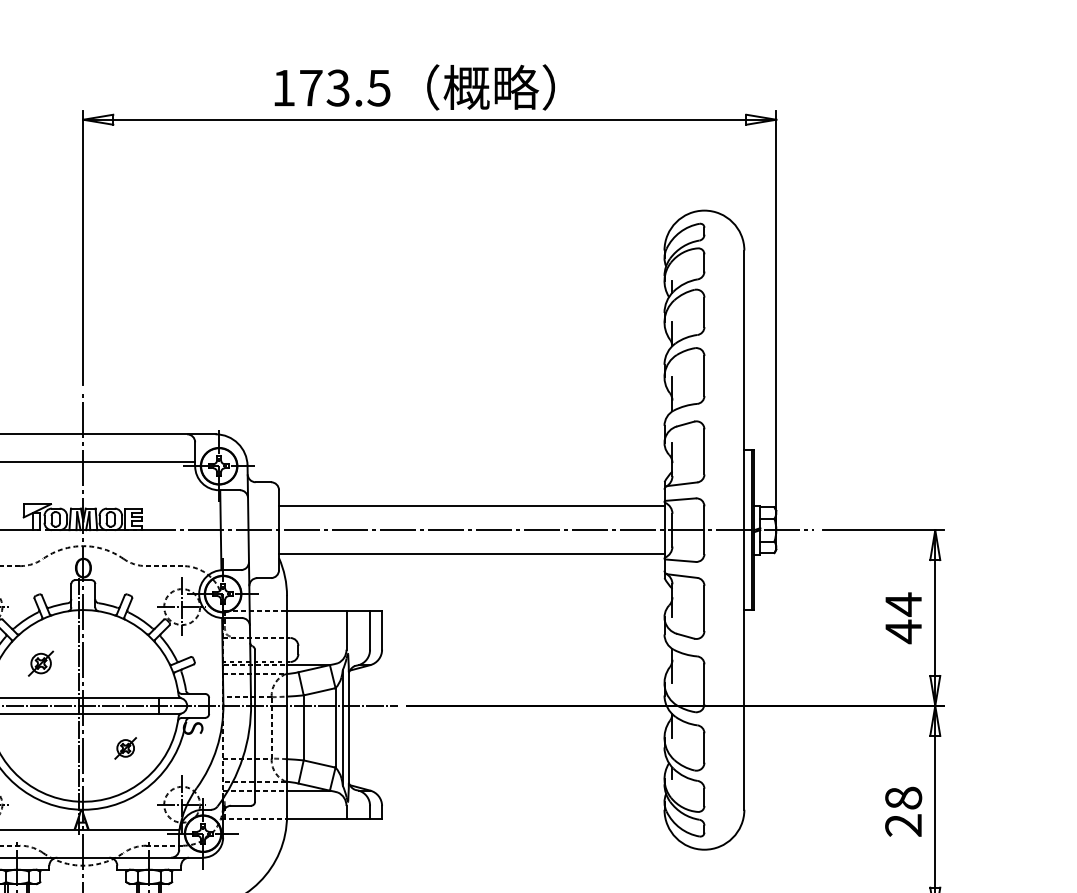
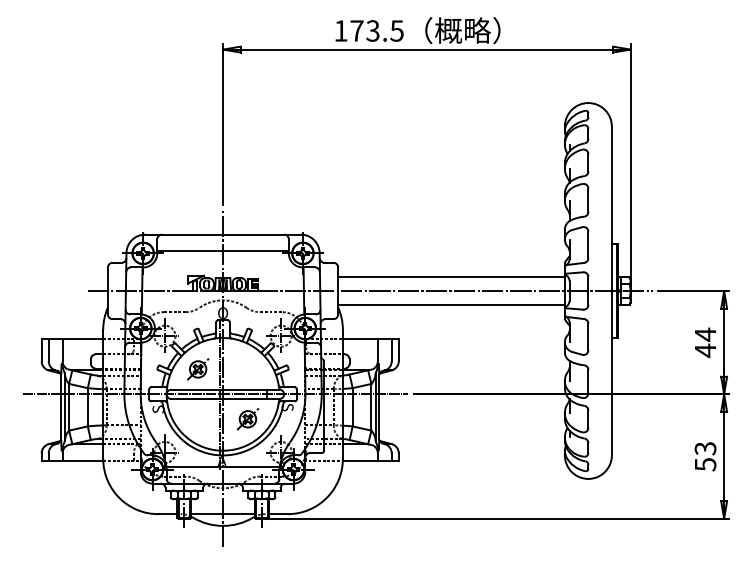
part: (41, 663) -> (198, 369), size x1.43
part: (124, 748) -> (247, 419), size x1.67
text: (903, 811) -> (705, 456), 28 -> 53

